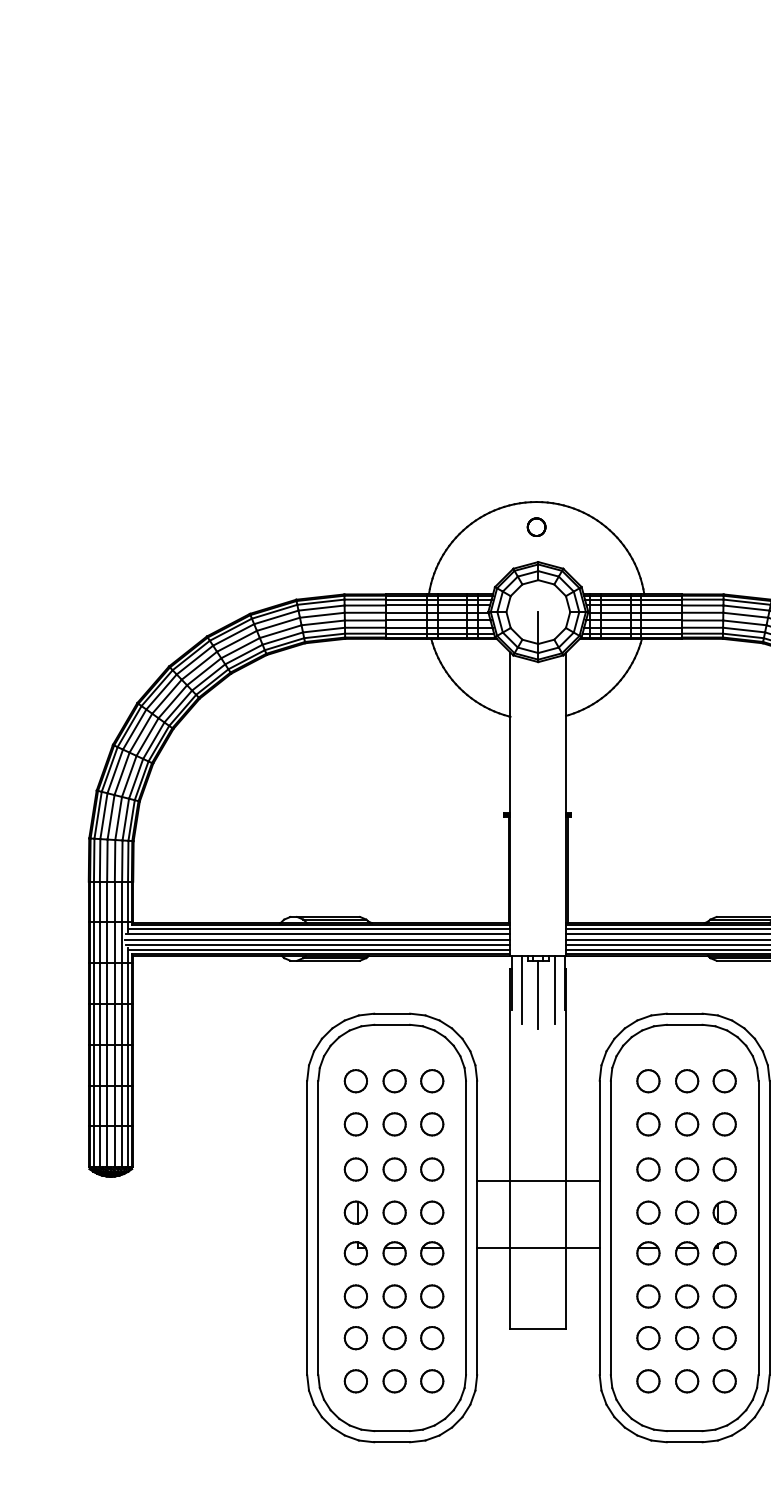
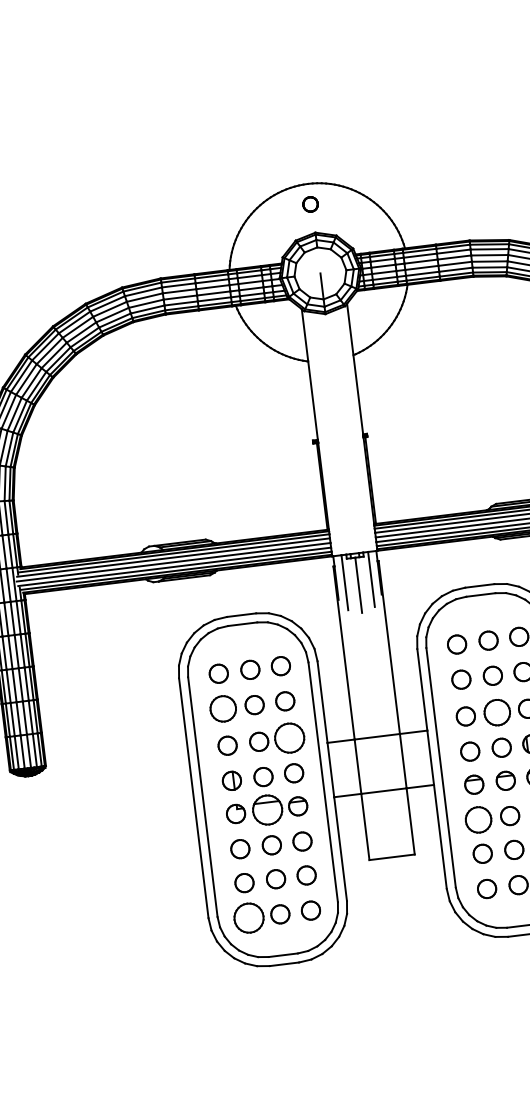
part: (355, 1124) -> (222, 709), size x1.4
part: (432, 1169) -> (290, 738), size x1.6
part: (687, 1169) -> (497, 712), size x1.4
part: (394, 1253) -> (267, 810), size x1.6
part: (648, 1296) -> (478, 819), size x1.4
part: (355, 1381) -> (248, 918), size x1.6

